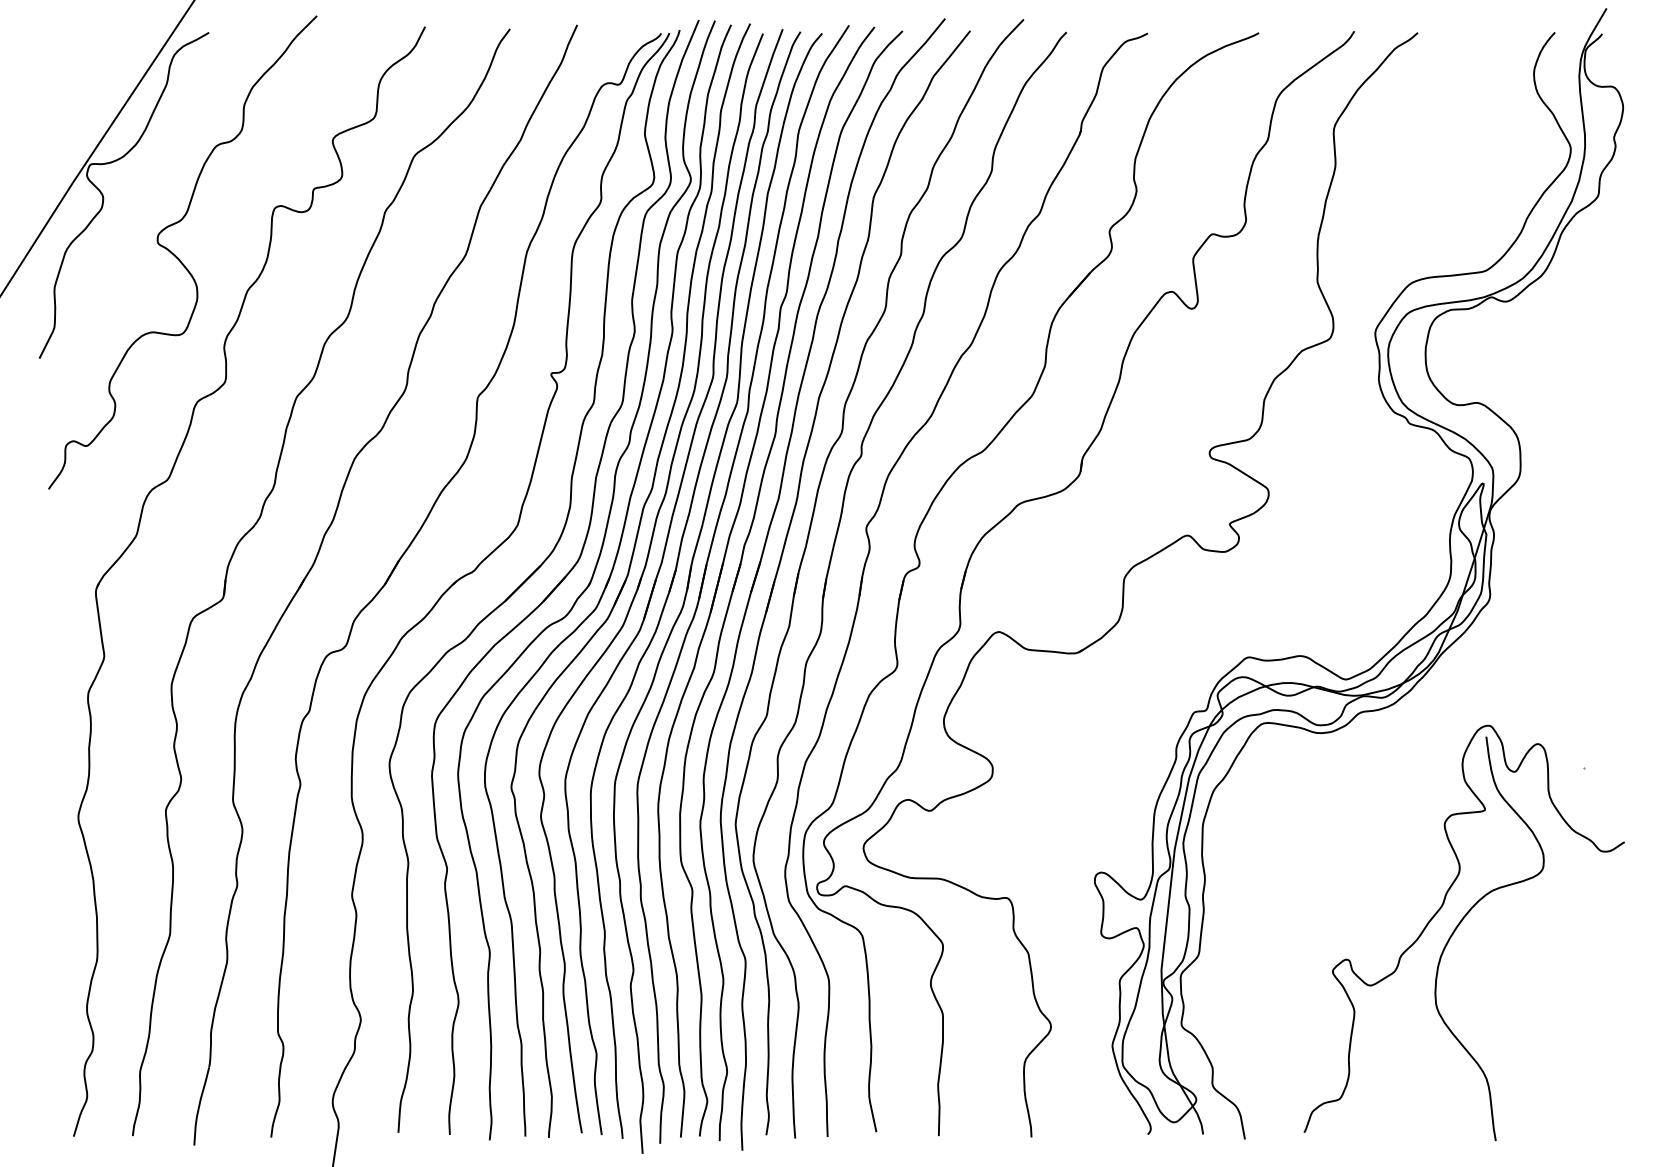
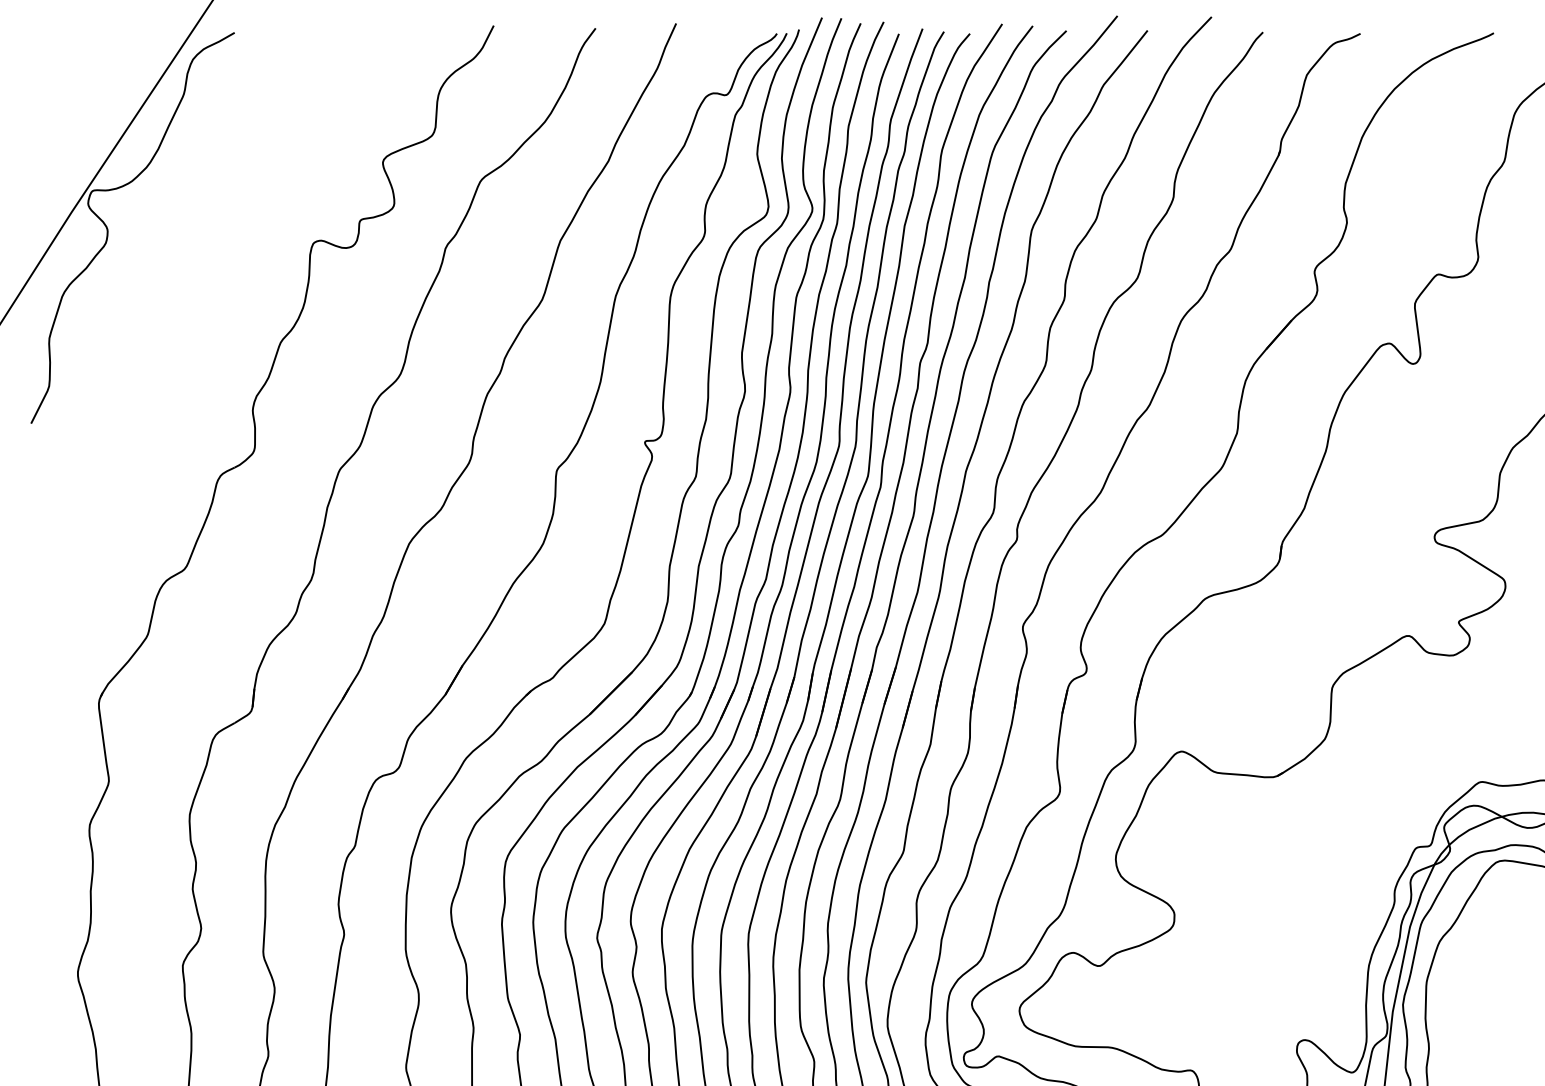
part: (177, 256) -> (196, 301), removed

